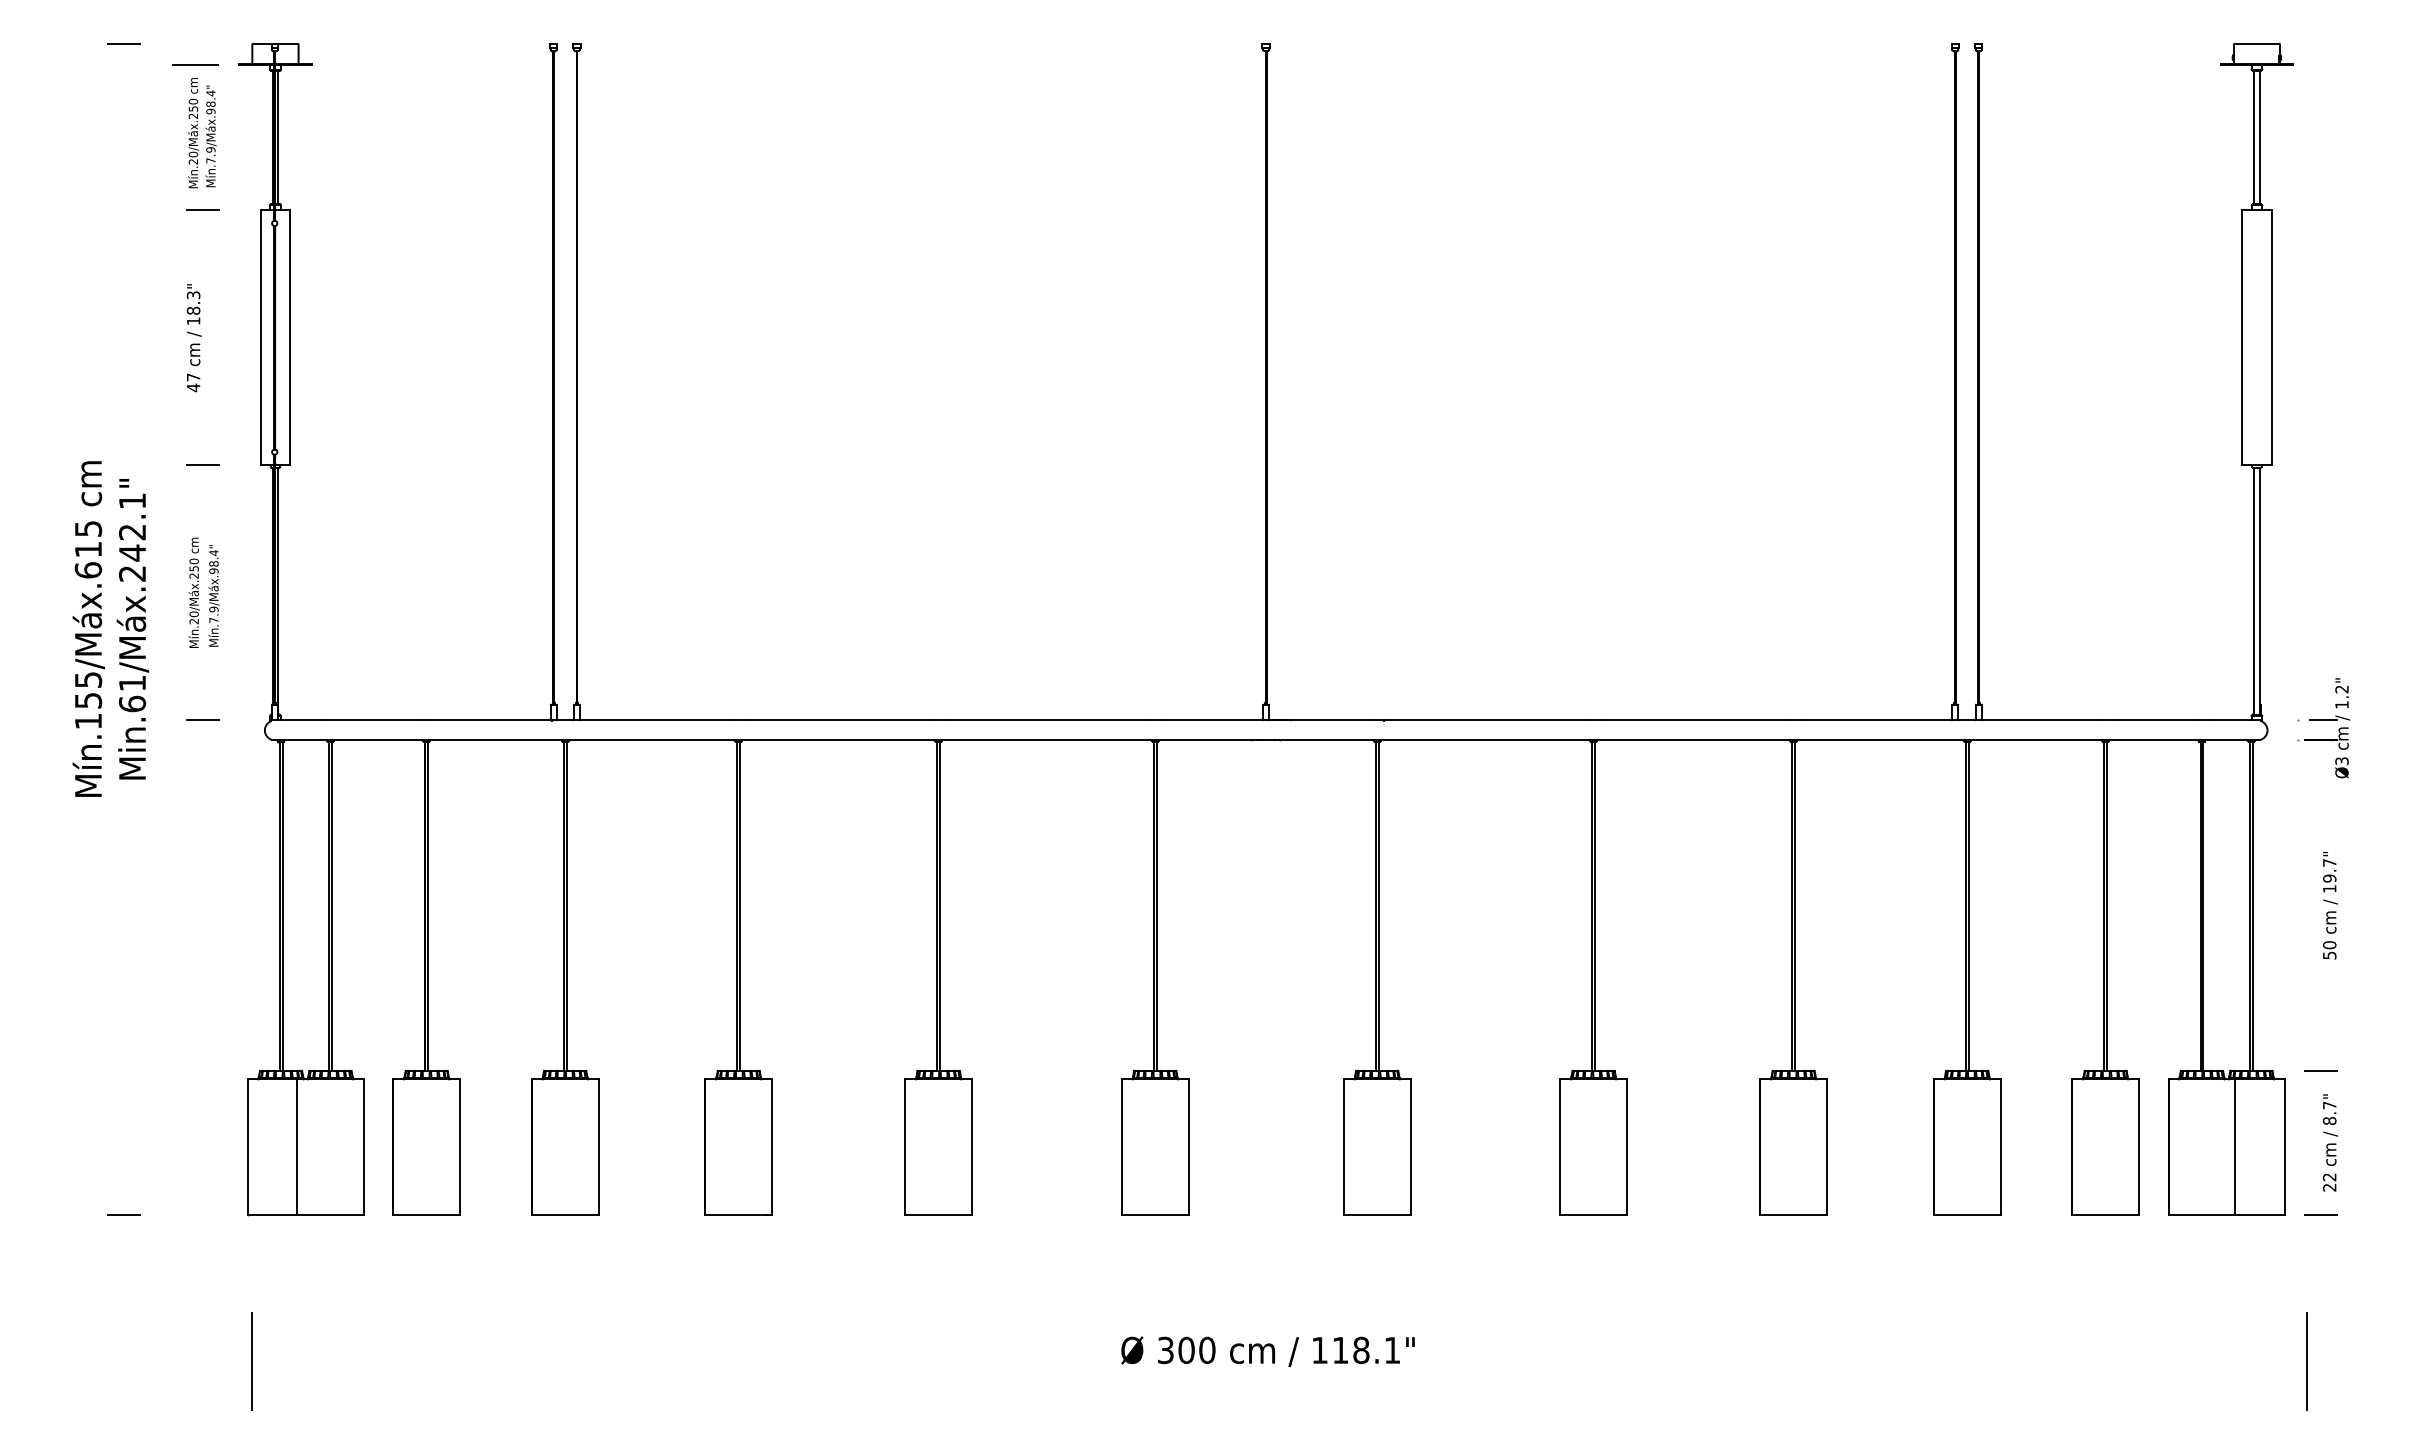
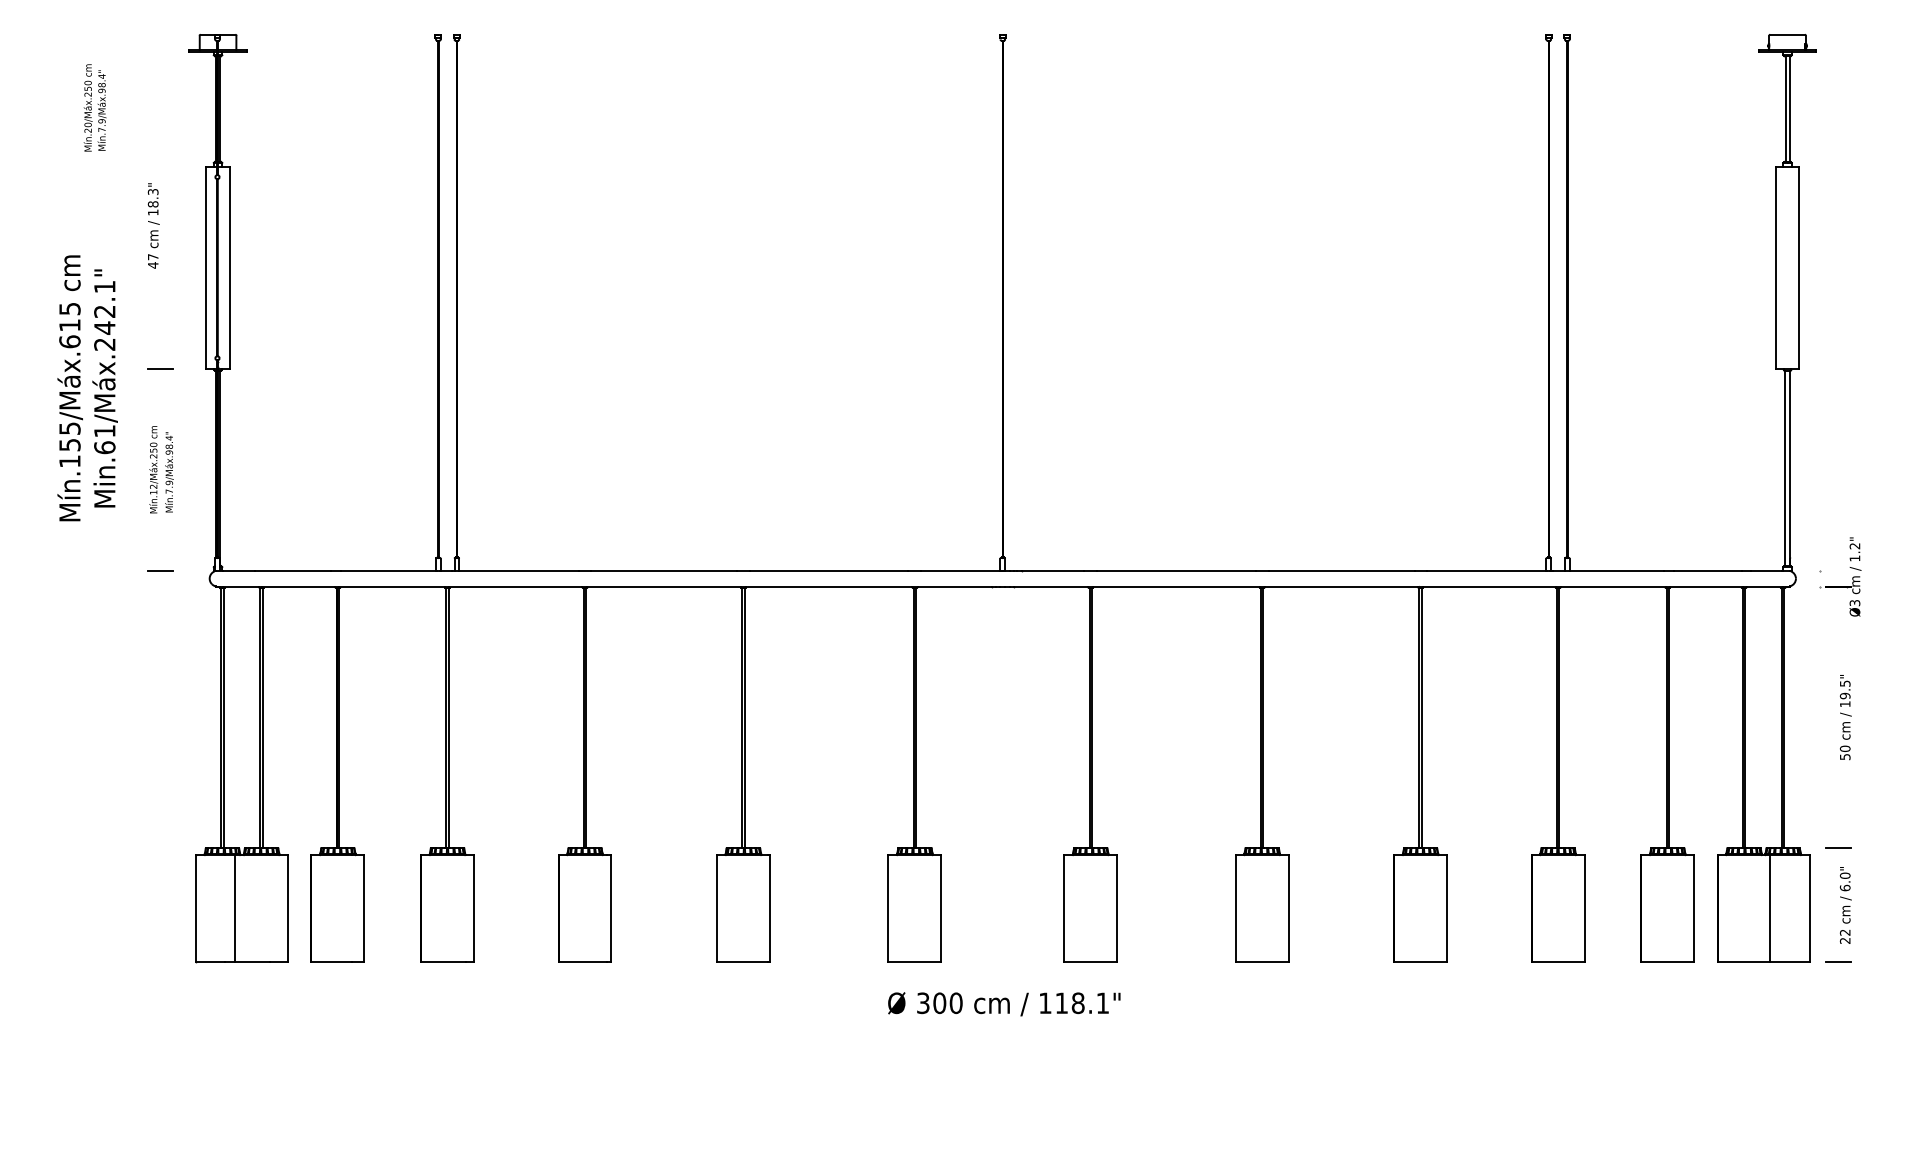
line: (123, 43) -> (97, 34), removed
line: (195, 64) -> (154, 51), removed
text: (202, 133) -> (95, 108), moved
line: (202, 209) -> (160, 166), removed
text: (193, 338) -> (153, 226), moved
text: (193, 617) -> (153, 489), Mín.20/Máx.250 -> Mín.12/Máx.250
text: (110, 628) -> (87, 387), moved
line: (2322, 720) -> (1839, 570), removed
text: (2329, 862) -> (1845, 683), 19.7" -> 19.5"
text: (2329, 1112) -> (1845, 881), 8.7" -> 6.0"
line: (123, 1214) -> (97, 962), removed
text: (1267, 1351) -> (1003, 1004), moved
line: (252, 1361) -> (199, 1078), removed
line: (2306, 1361) -> (1826, 1078), removed

